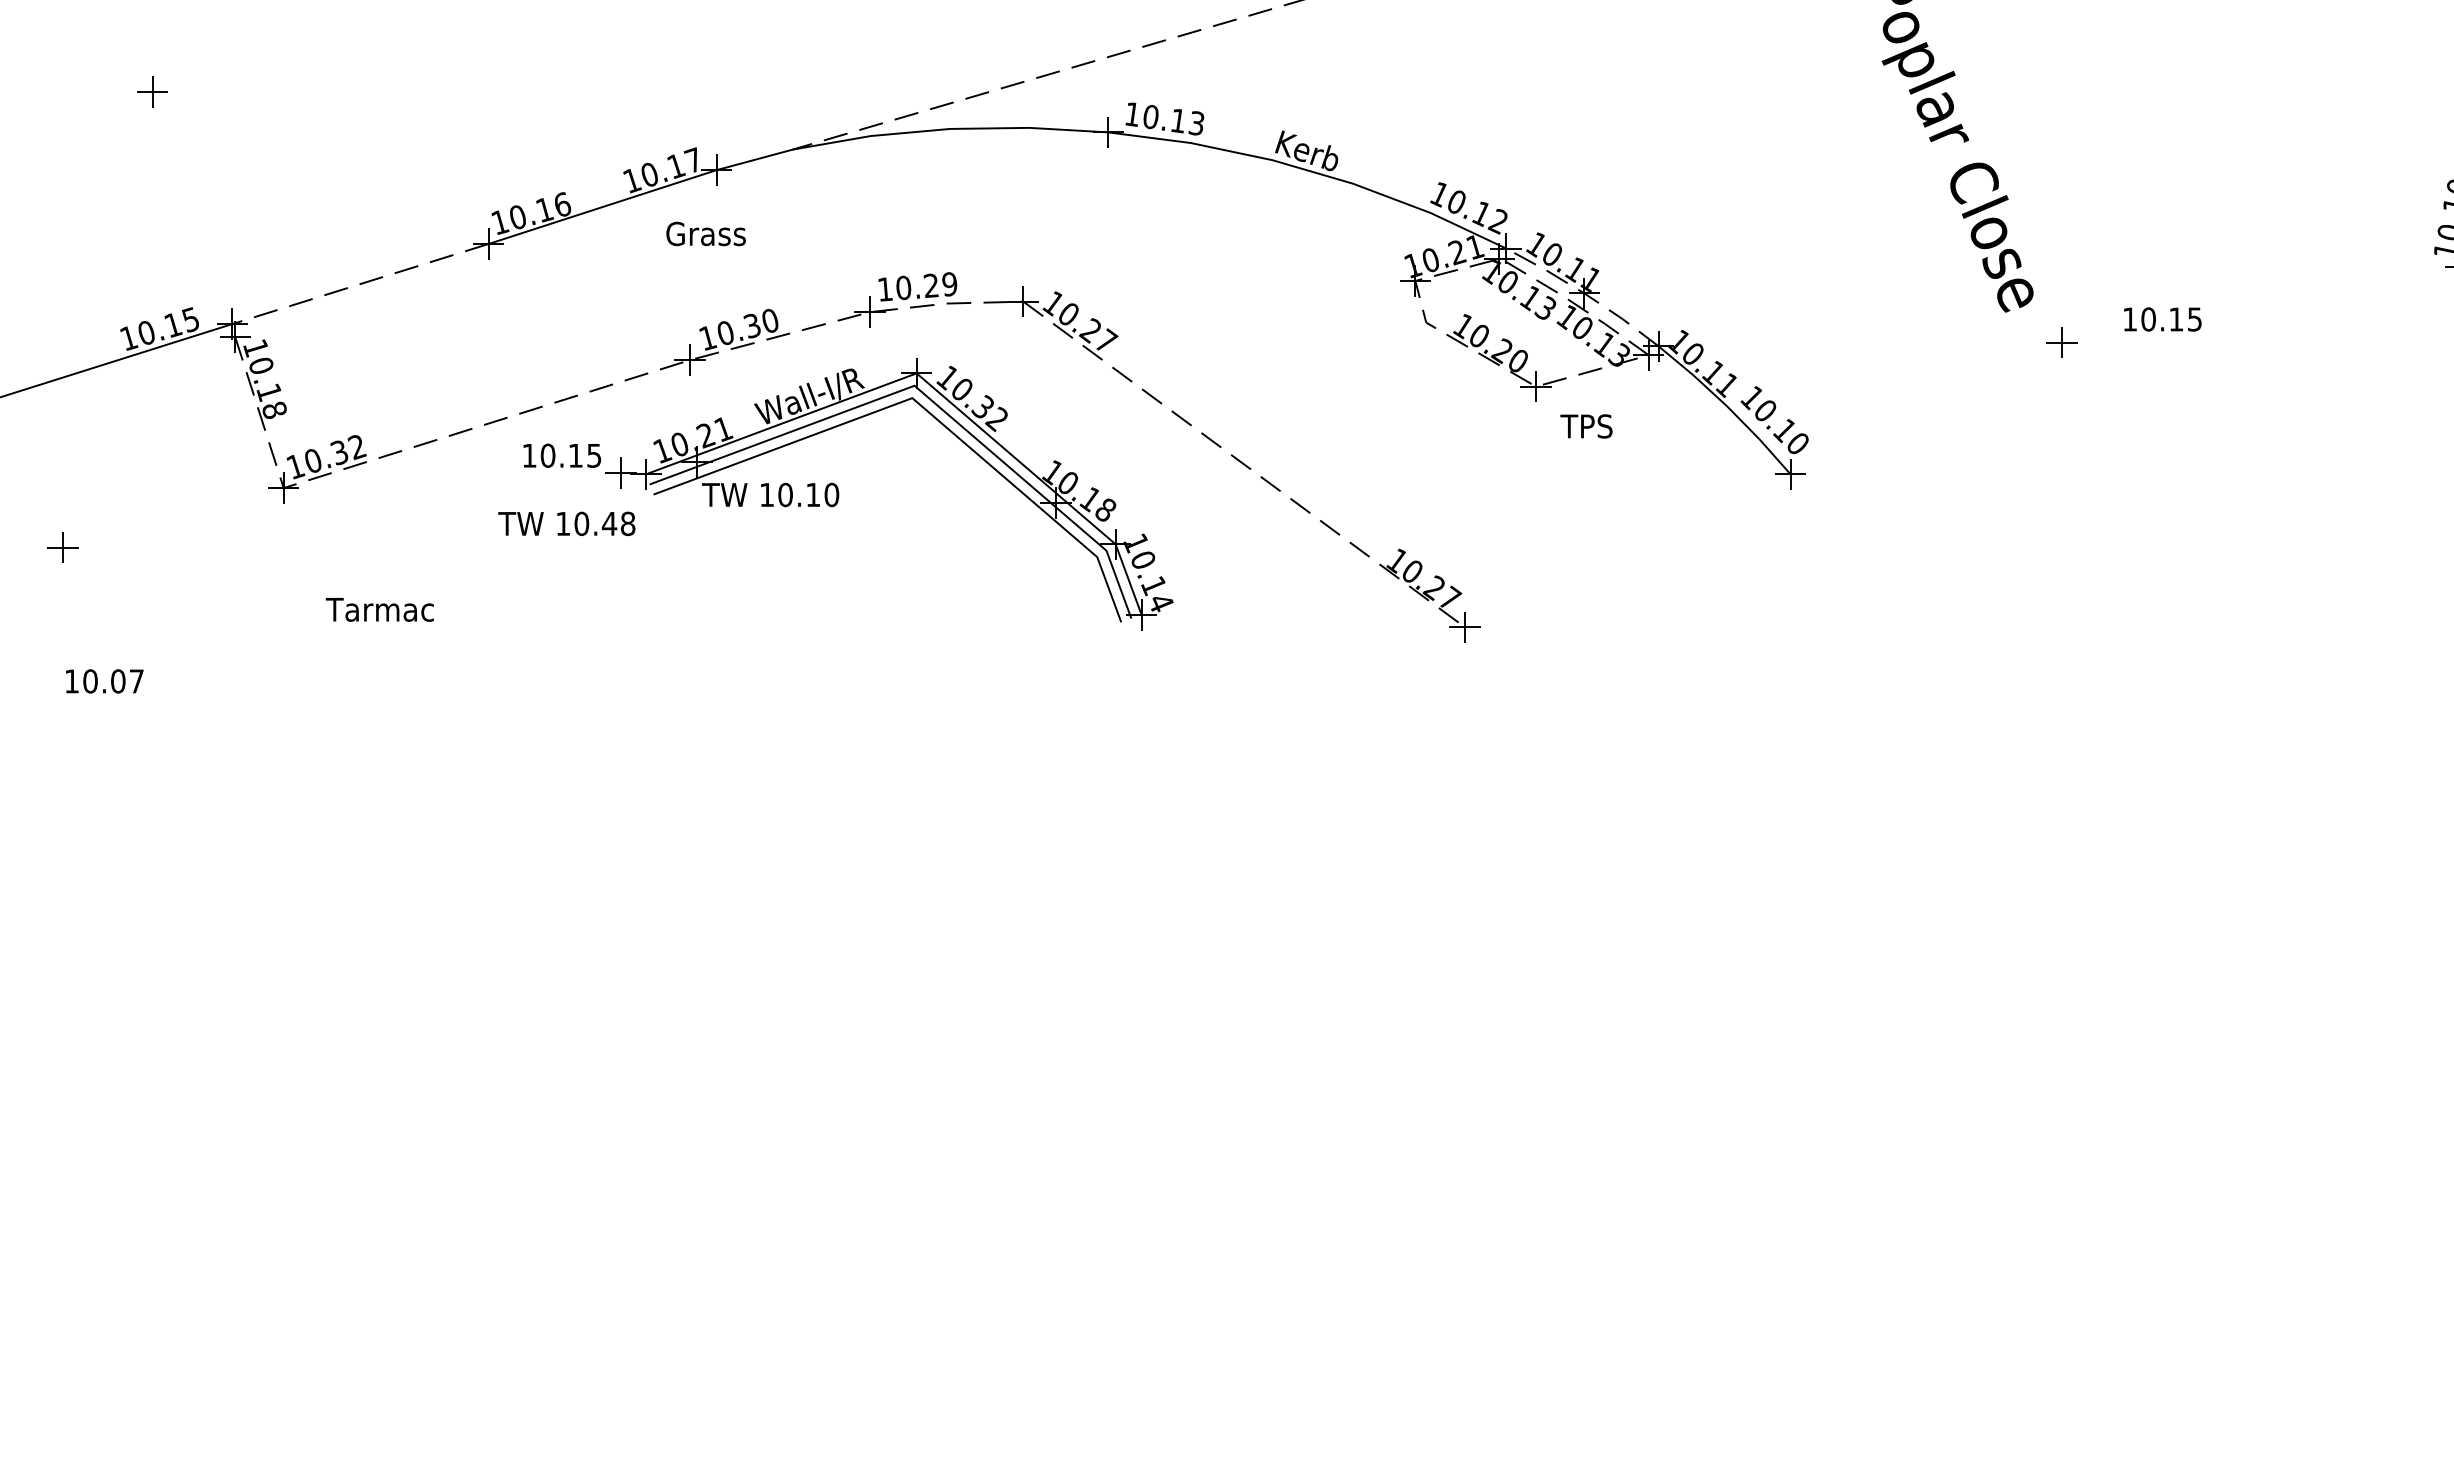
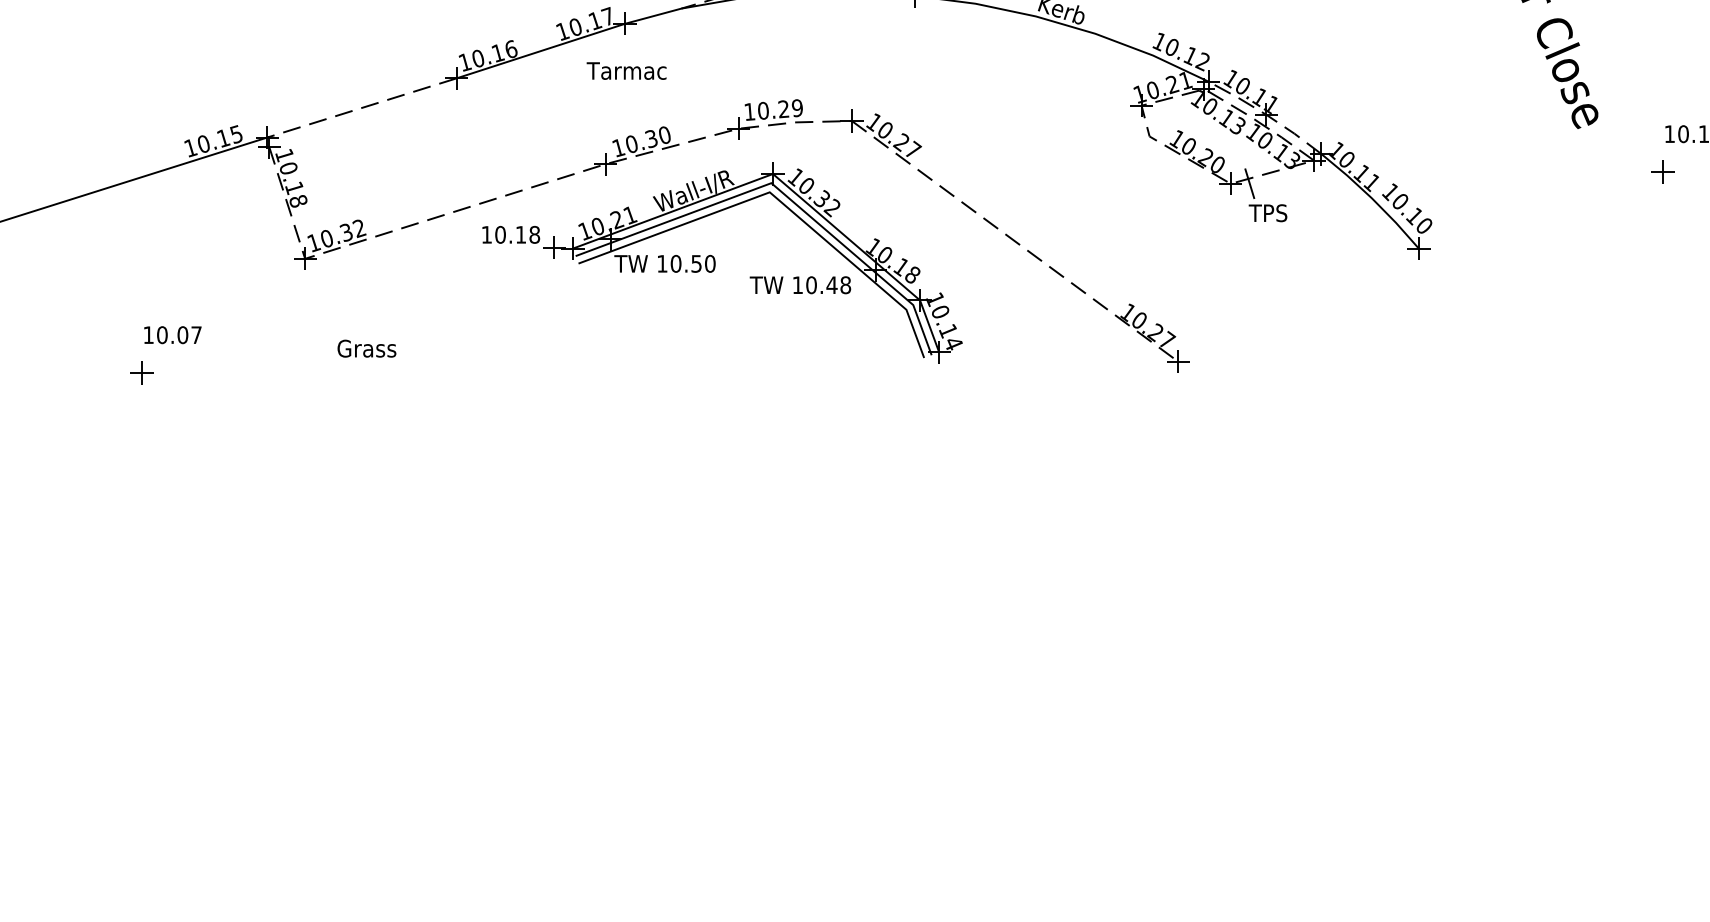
text: (718, 233) -> (626, 70), Grass -> Tarmac
part: (2061, 342) -> (1662, 171), moved
line: (1561, 386) -> (1249, 183), added
text: (594, 455) -> (534, 234), 10.15 -> 10.18
text: (813, 495) -> (696, 264), 10.10 -> 10.50
text: (566, 523) -> (800, 284), moved
part: (62, 547) -> (141, 372), moved
text: (379, 609) -> (375, 348), Tarmac -> Grass
text: (104, 681) -> (172, 335), moved

